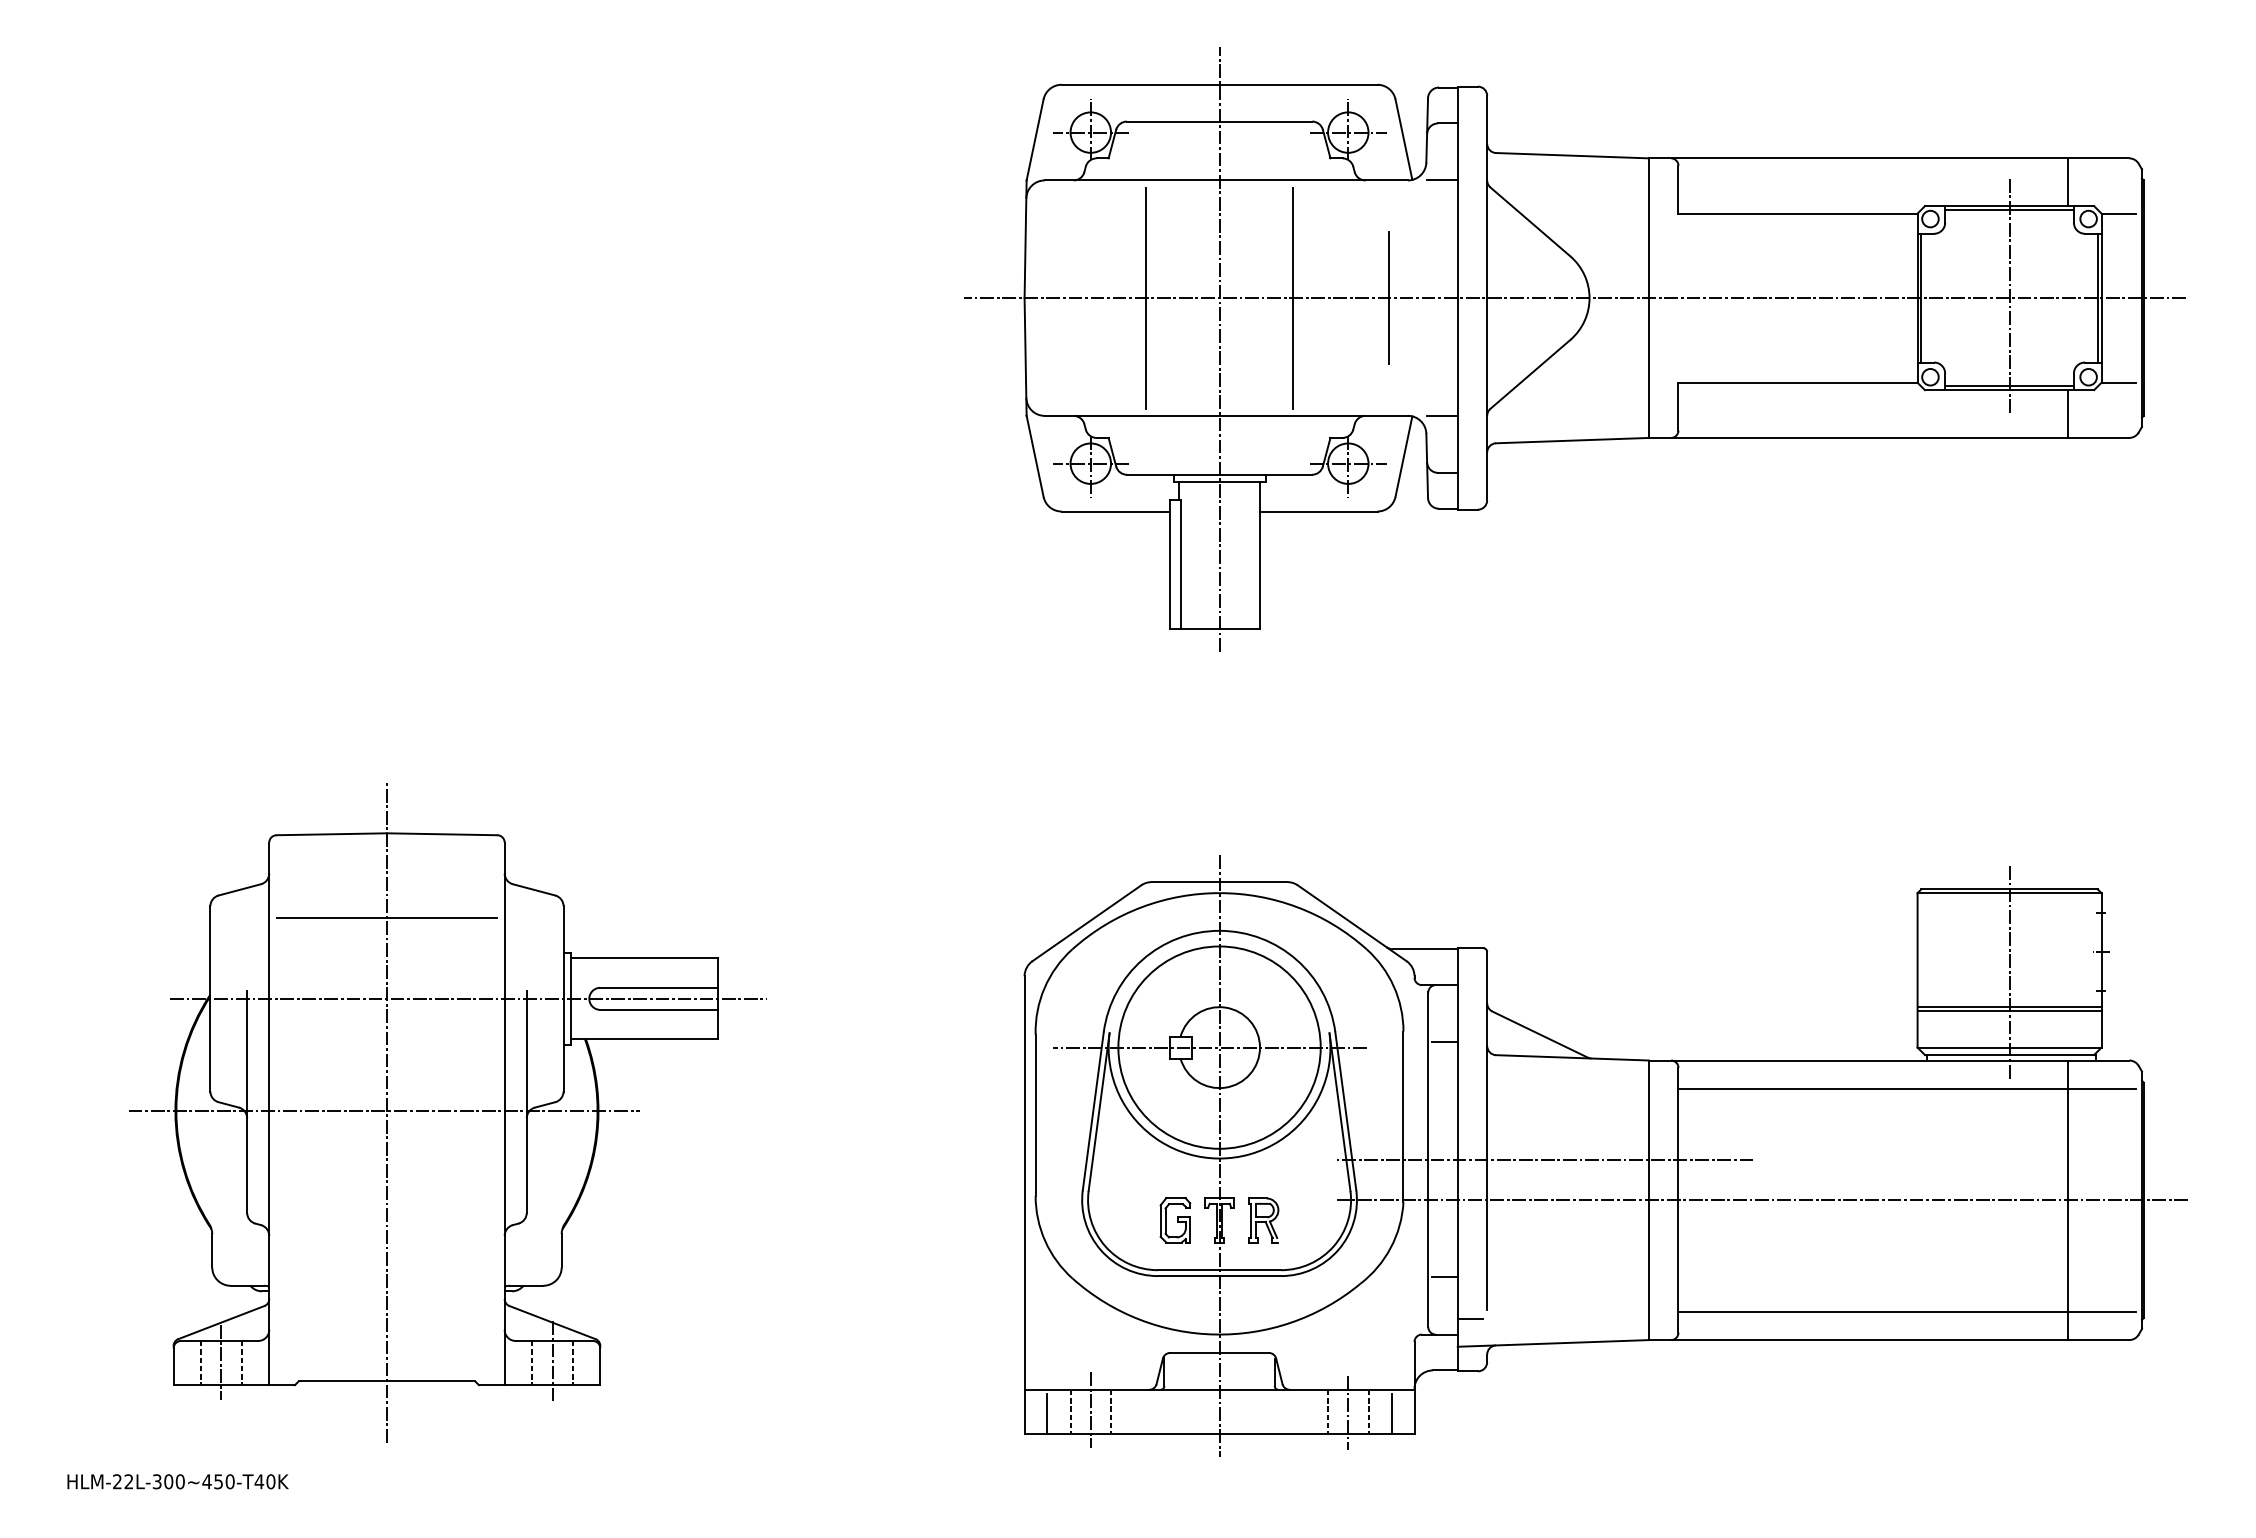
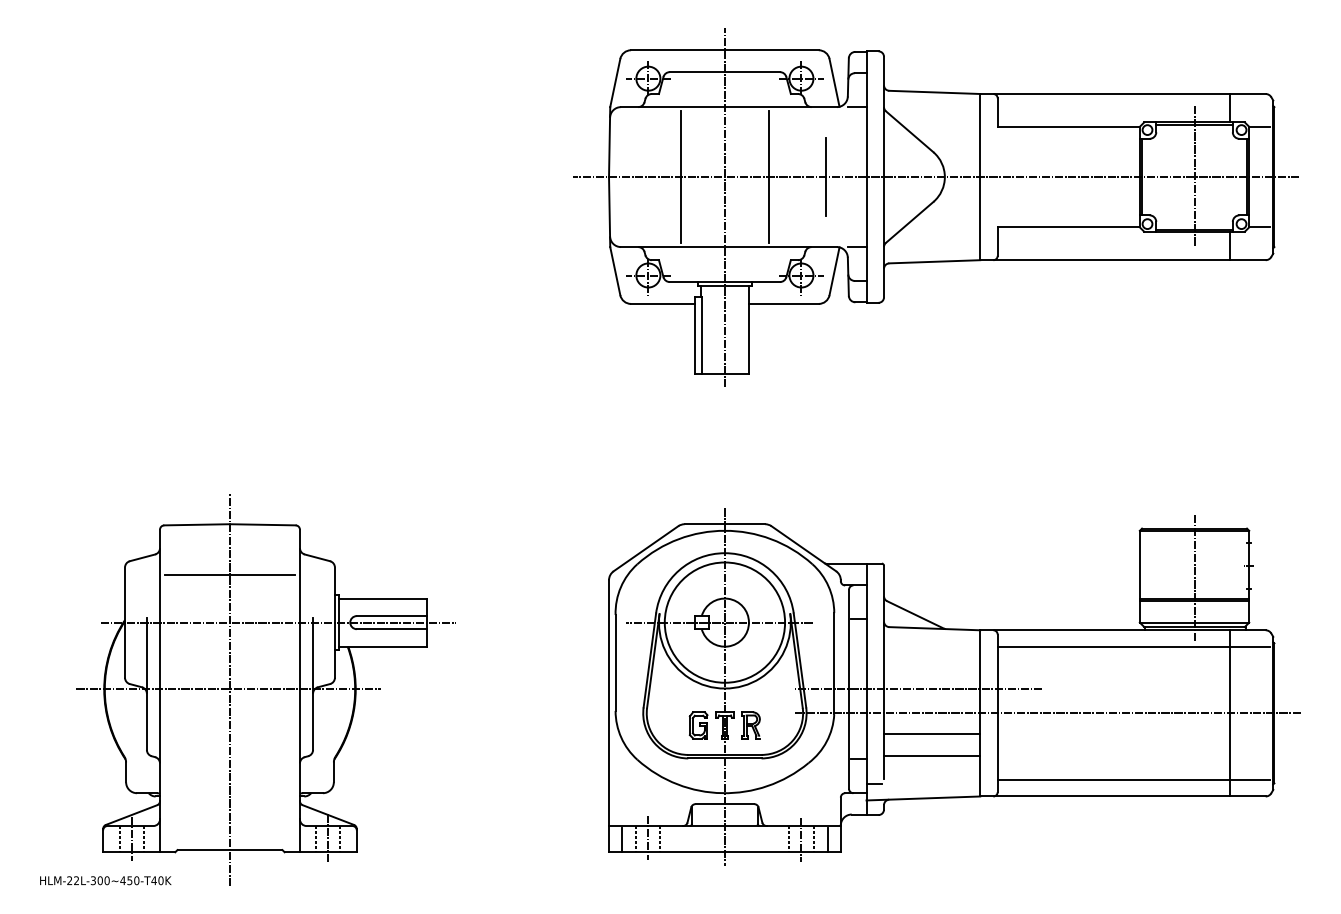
part: (446, 1111) -> (265, 689), moved
line: (1568, 1234) -> (932, 733), added
line: (1568, 1272) -> (932, 756), added

